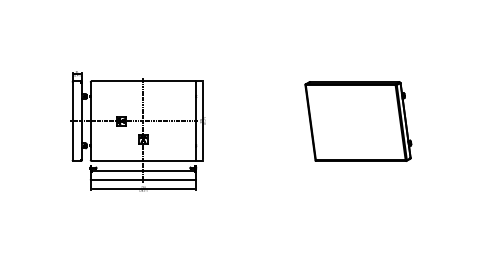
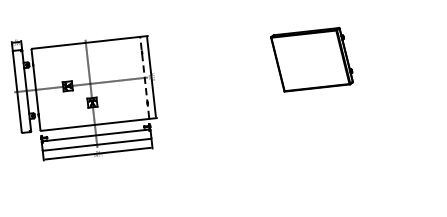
line: (196, 121) -> (145, 78), solid -> dashed
part: (358, 121) -> (312, 59), size x0.7

